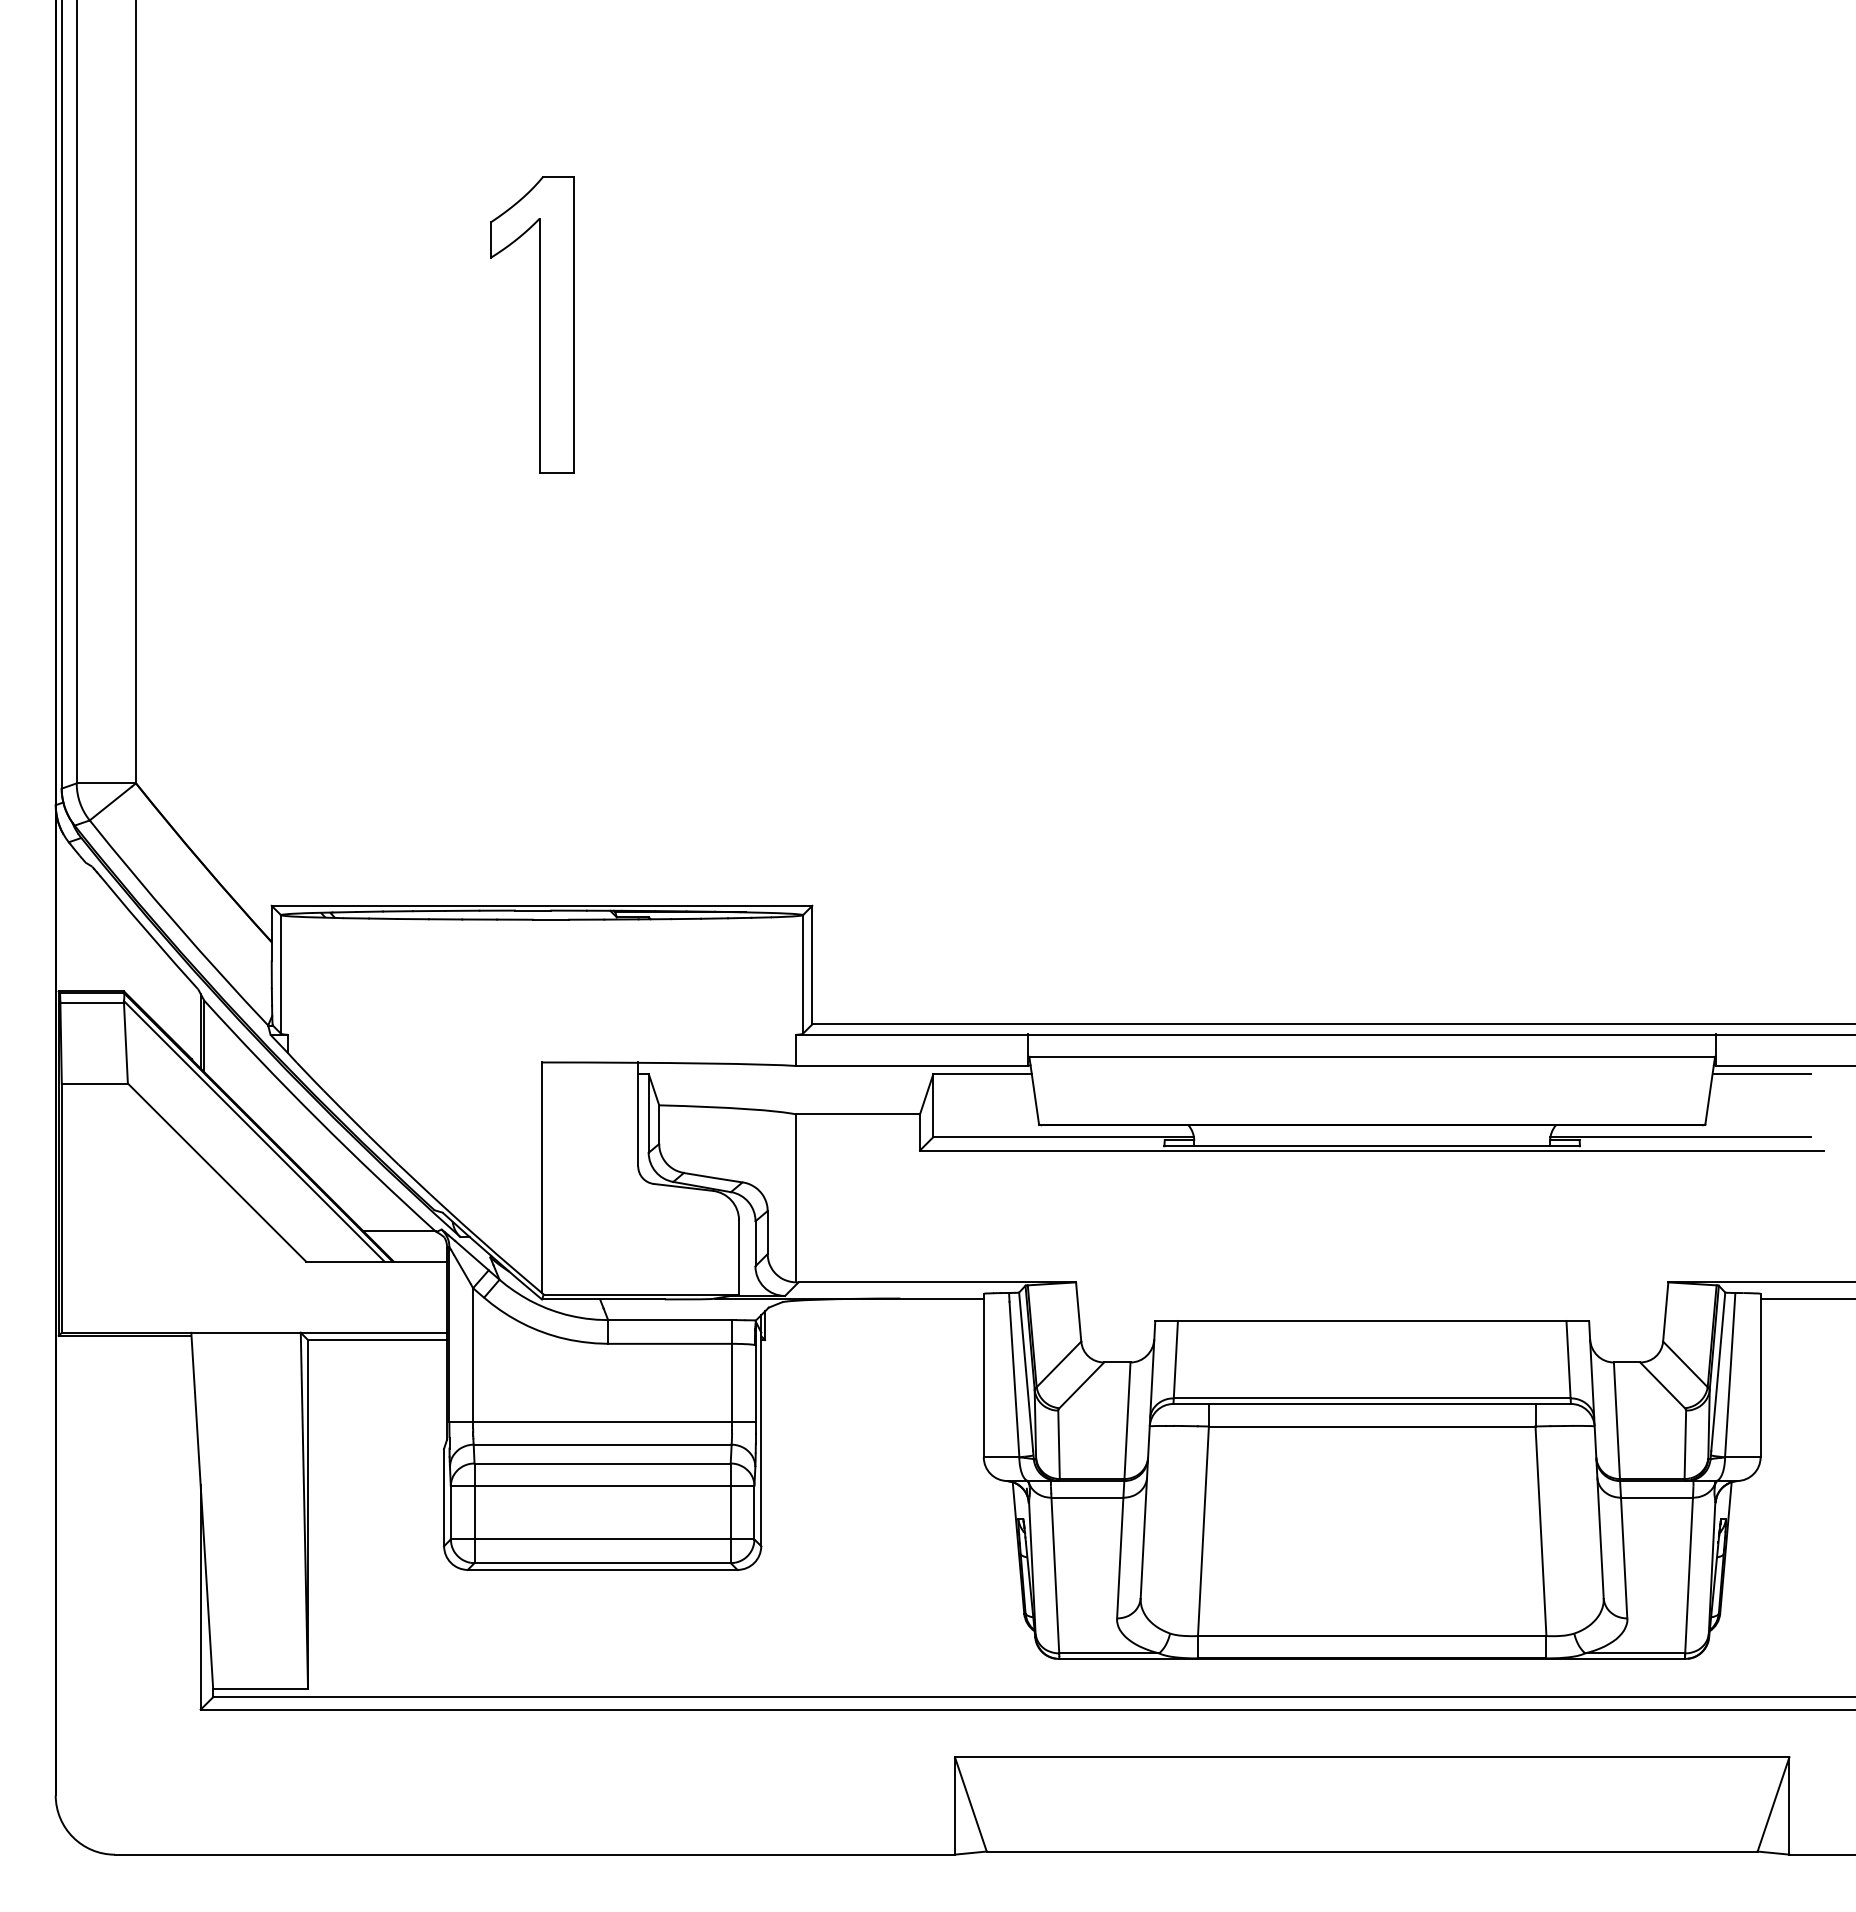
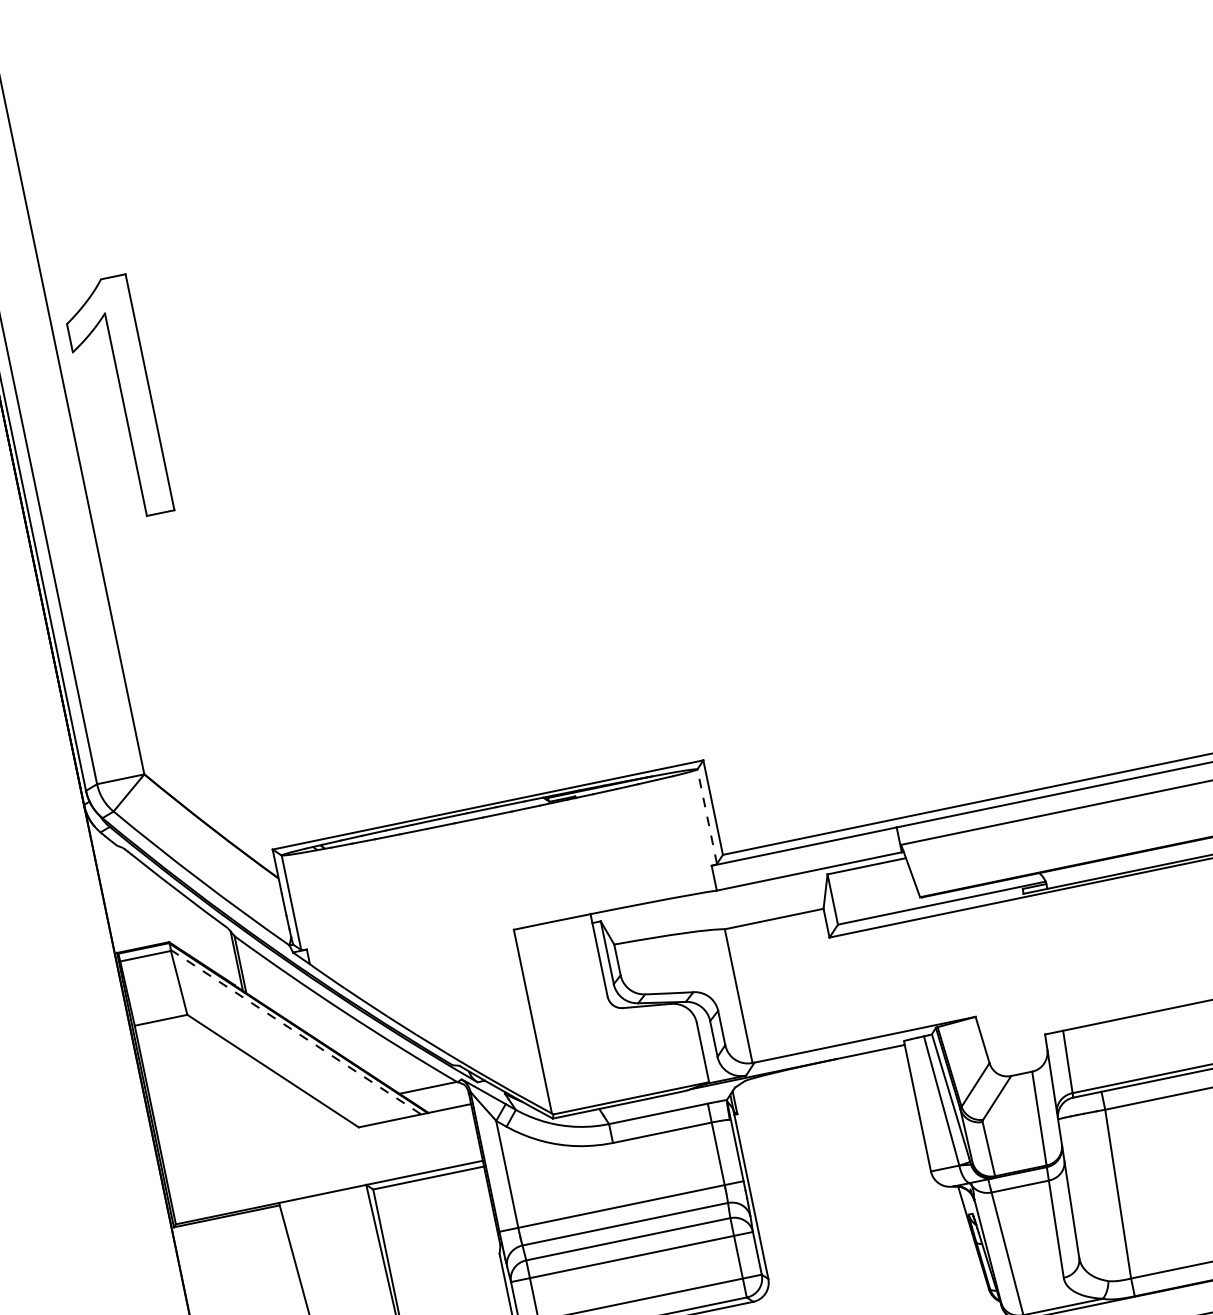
part: (539, 324) -> (122, 397), moved
line: (802, 974) -> (706, 816), solid -> dashed
line: (254, 1131) -> (296, 1032), solid -> dashed

